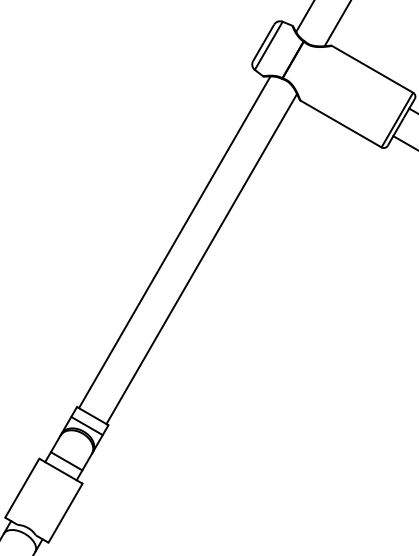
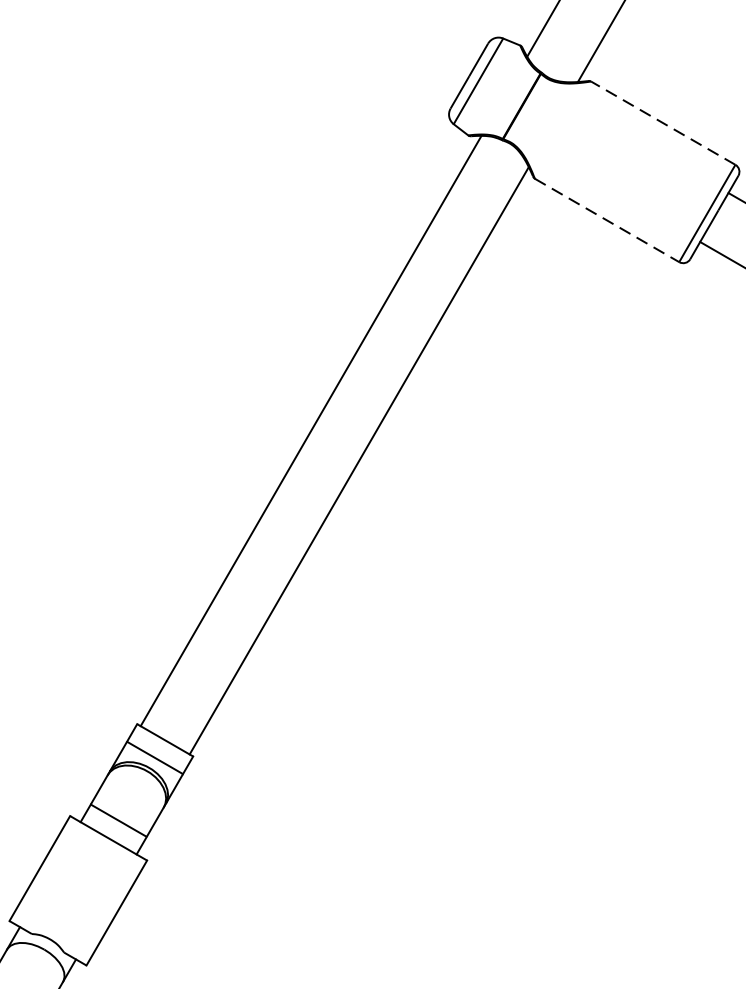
line: (372, 69) -> (663, 123), solid -> dashed
line: (341, 124) -> (607, 221), solid -> dashed

